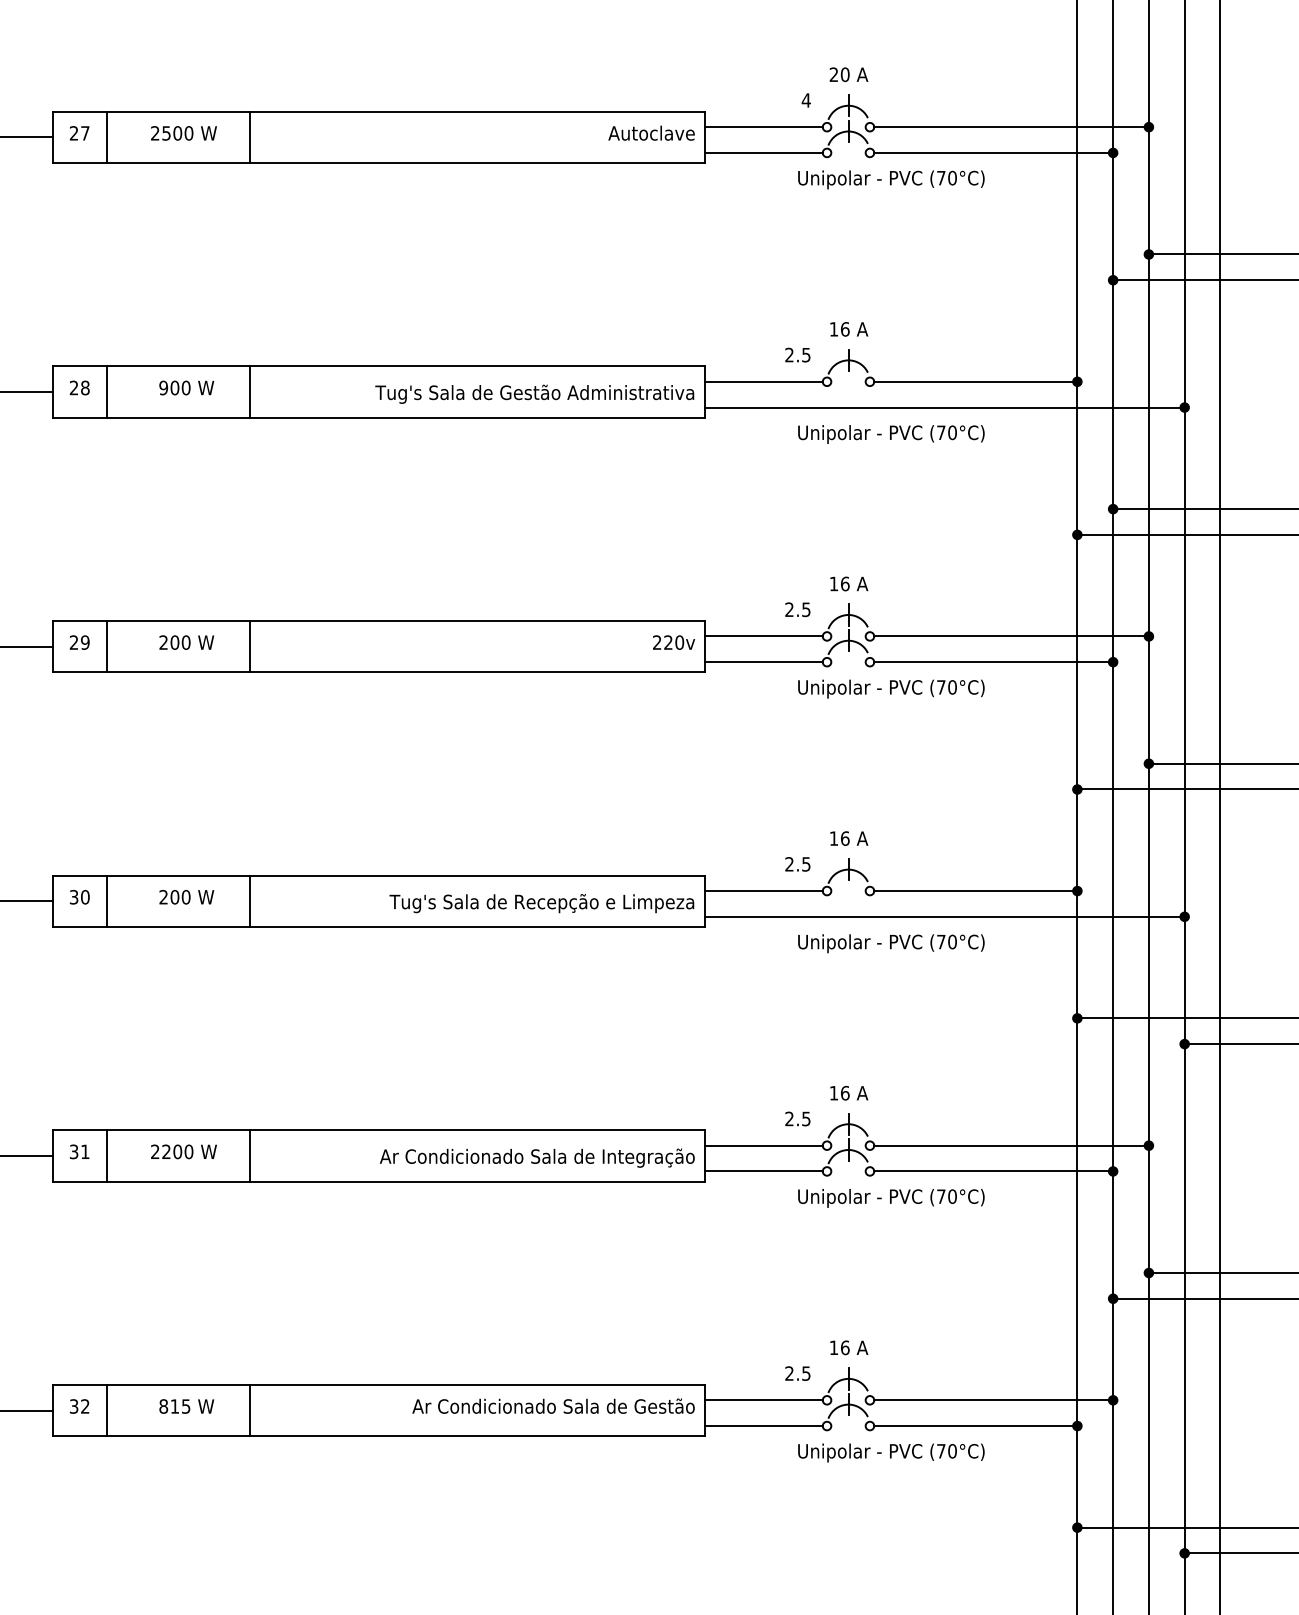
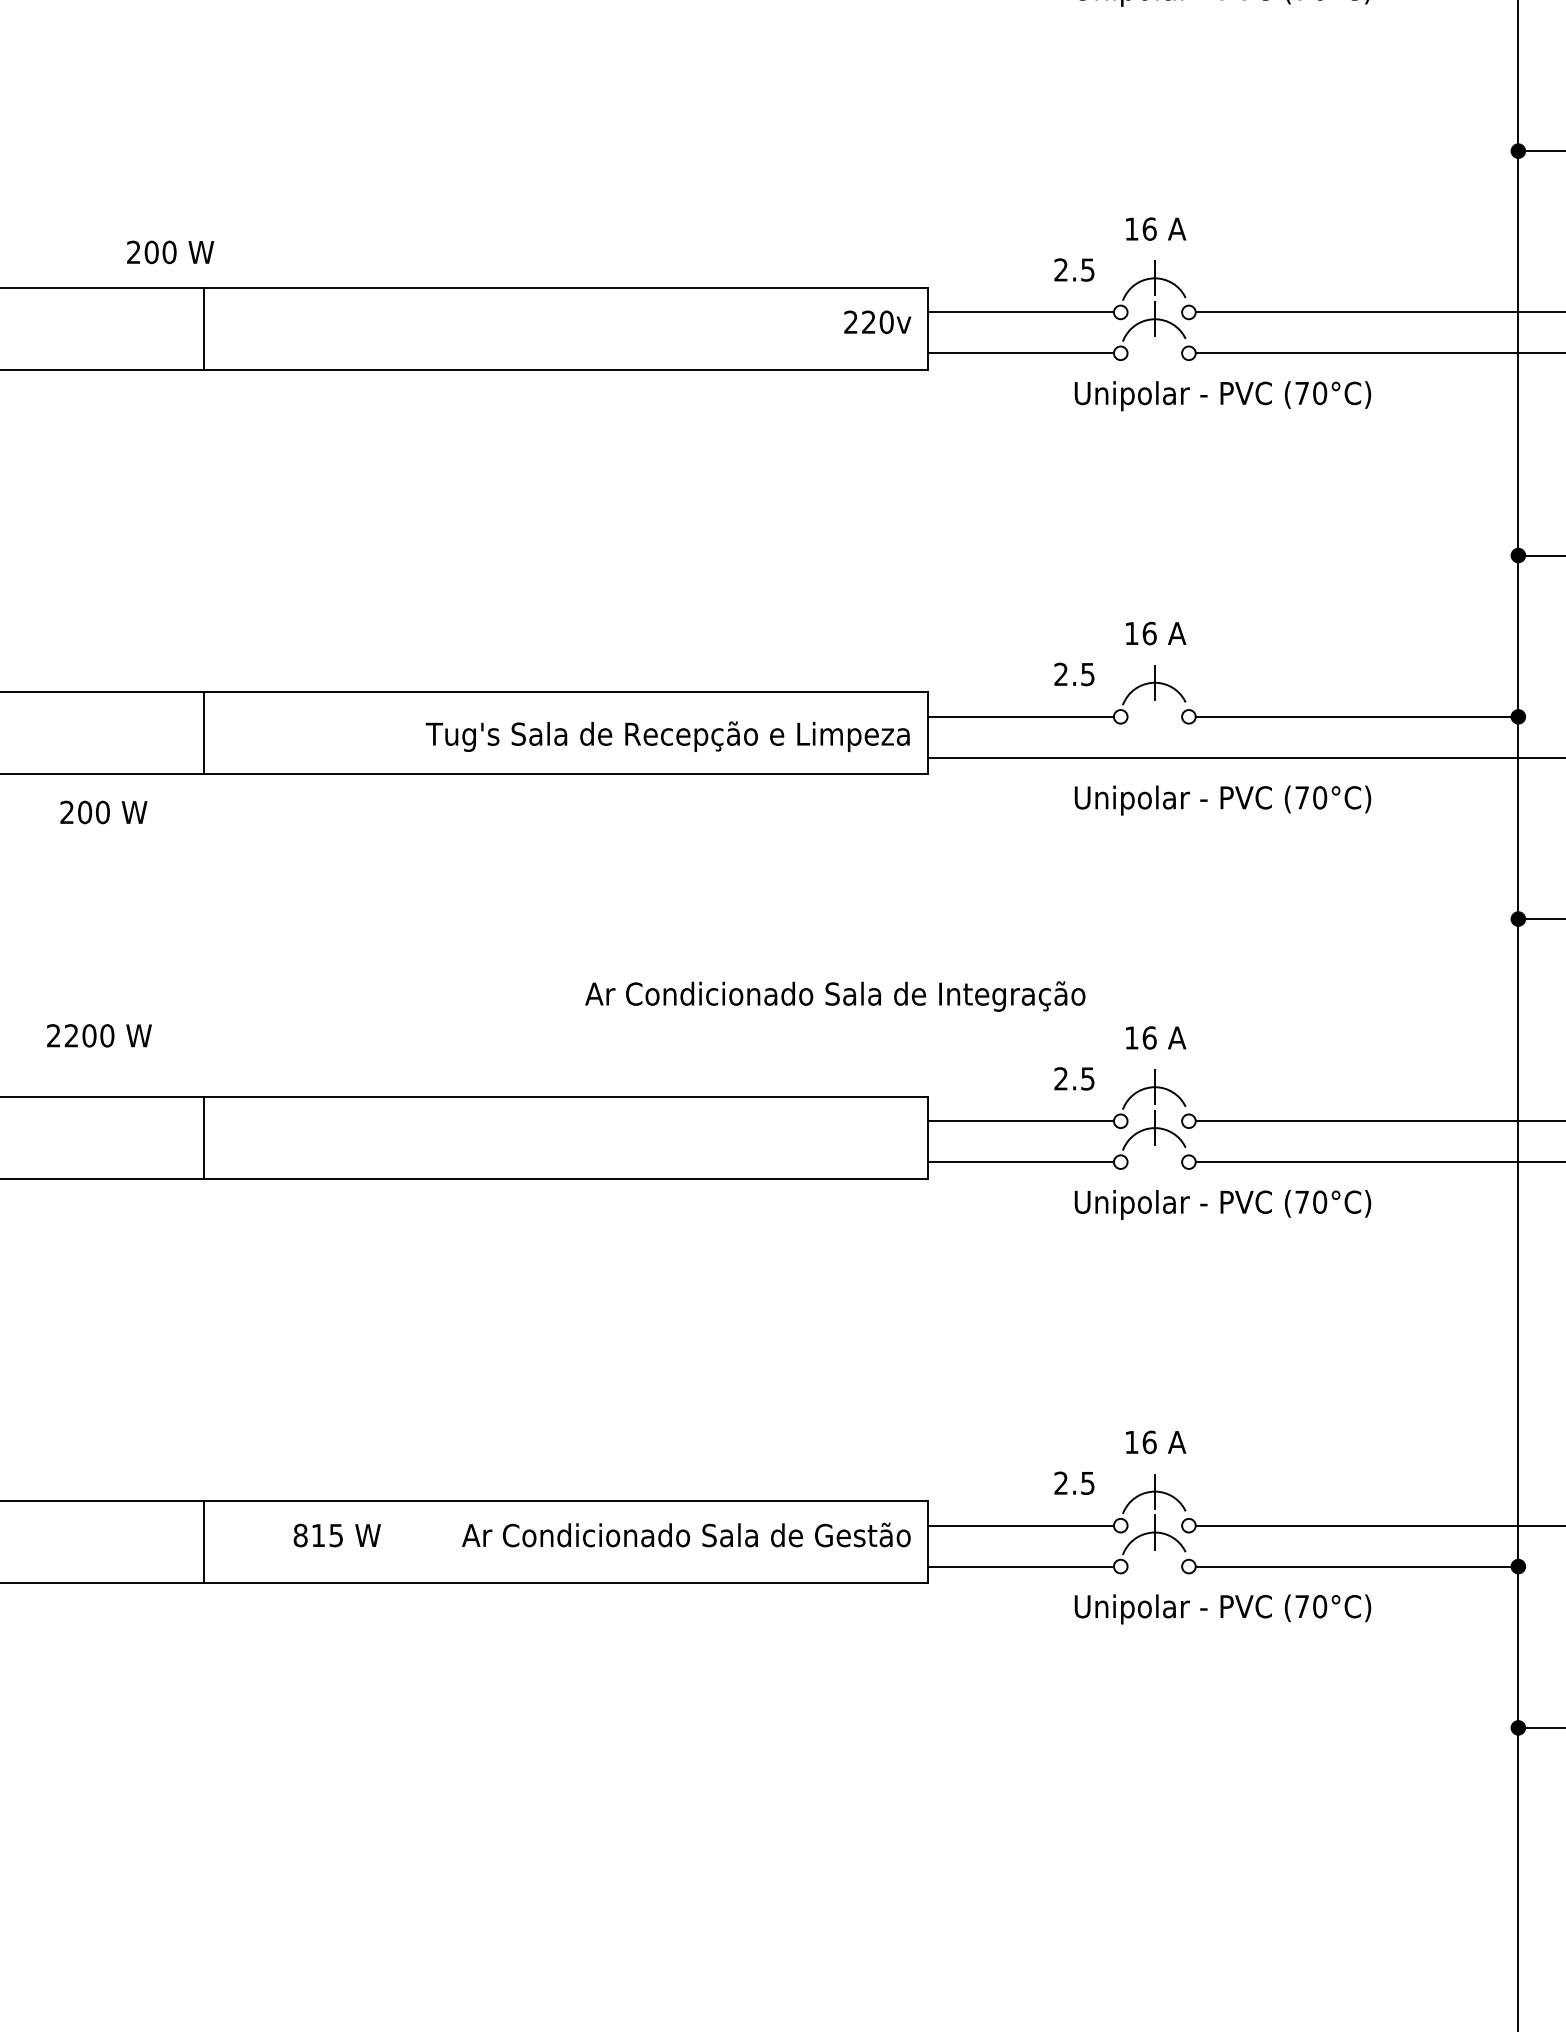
text: (186, 642) -> (170, 252), moved
text: (186, 897) -> (103, 812), moved
text: (183, 1151) -> (98, 1035), moved
text: (537, 1157) -> (835, 995), moved
text: (186, 1406) -> (336, 1535), moved

